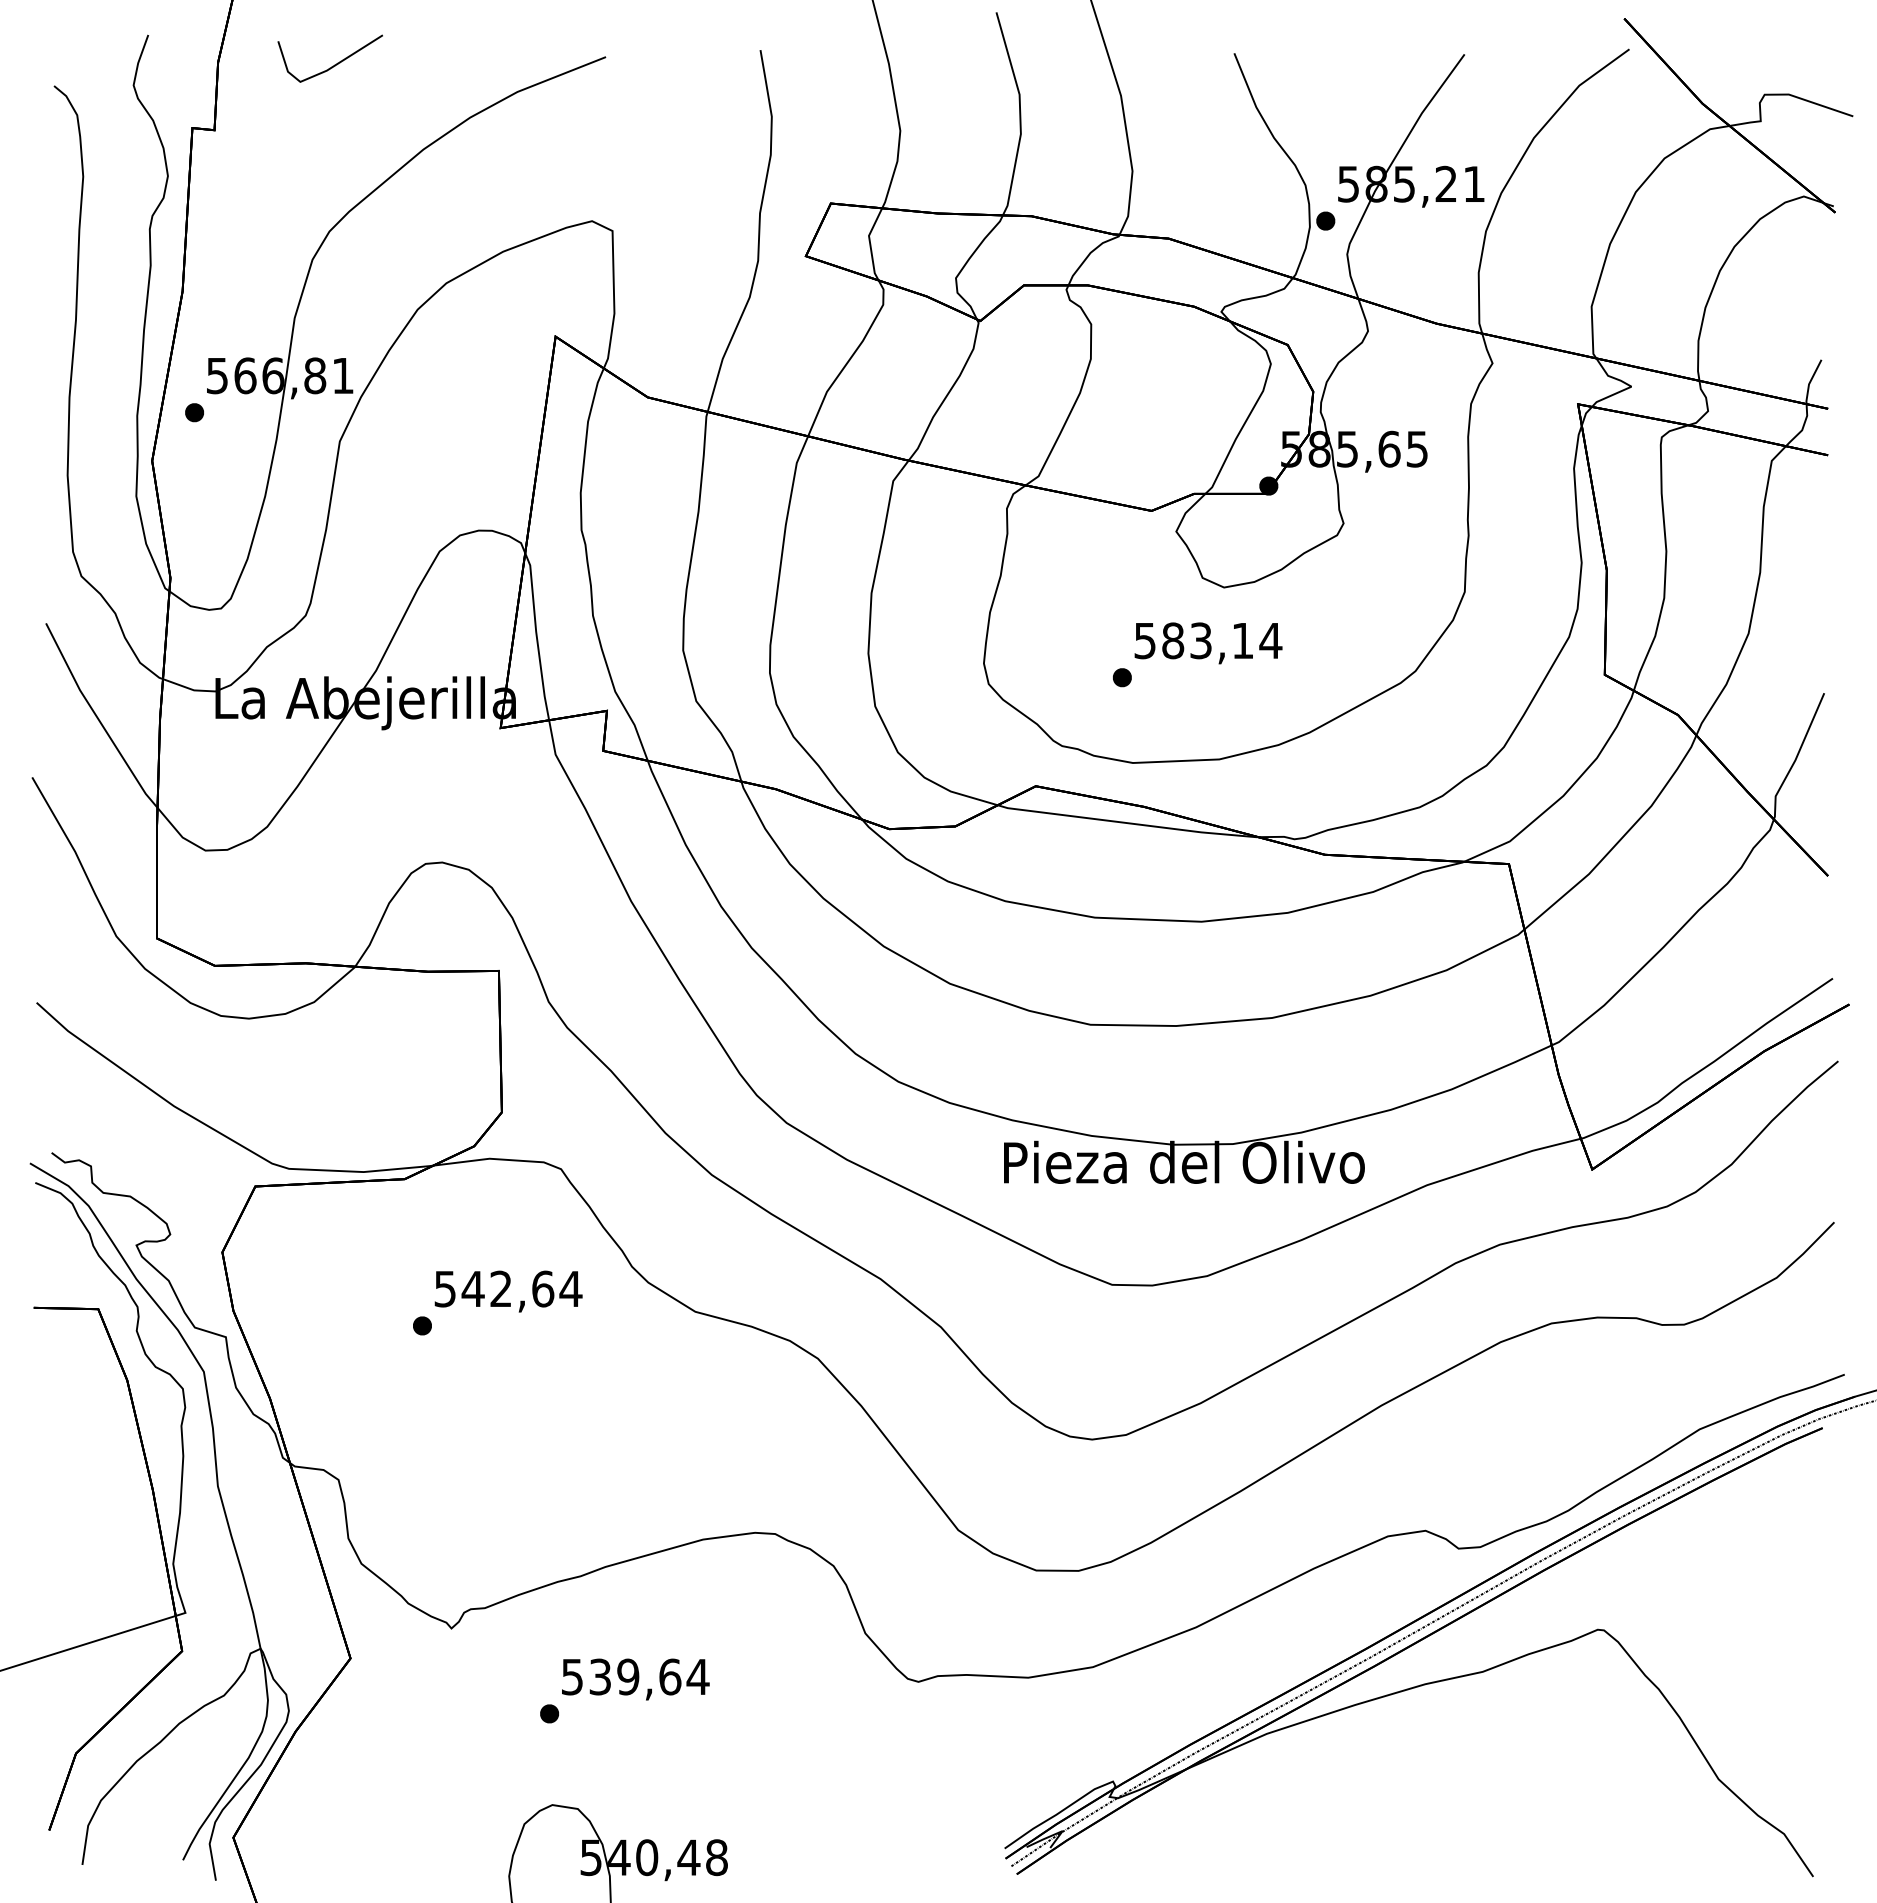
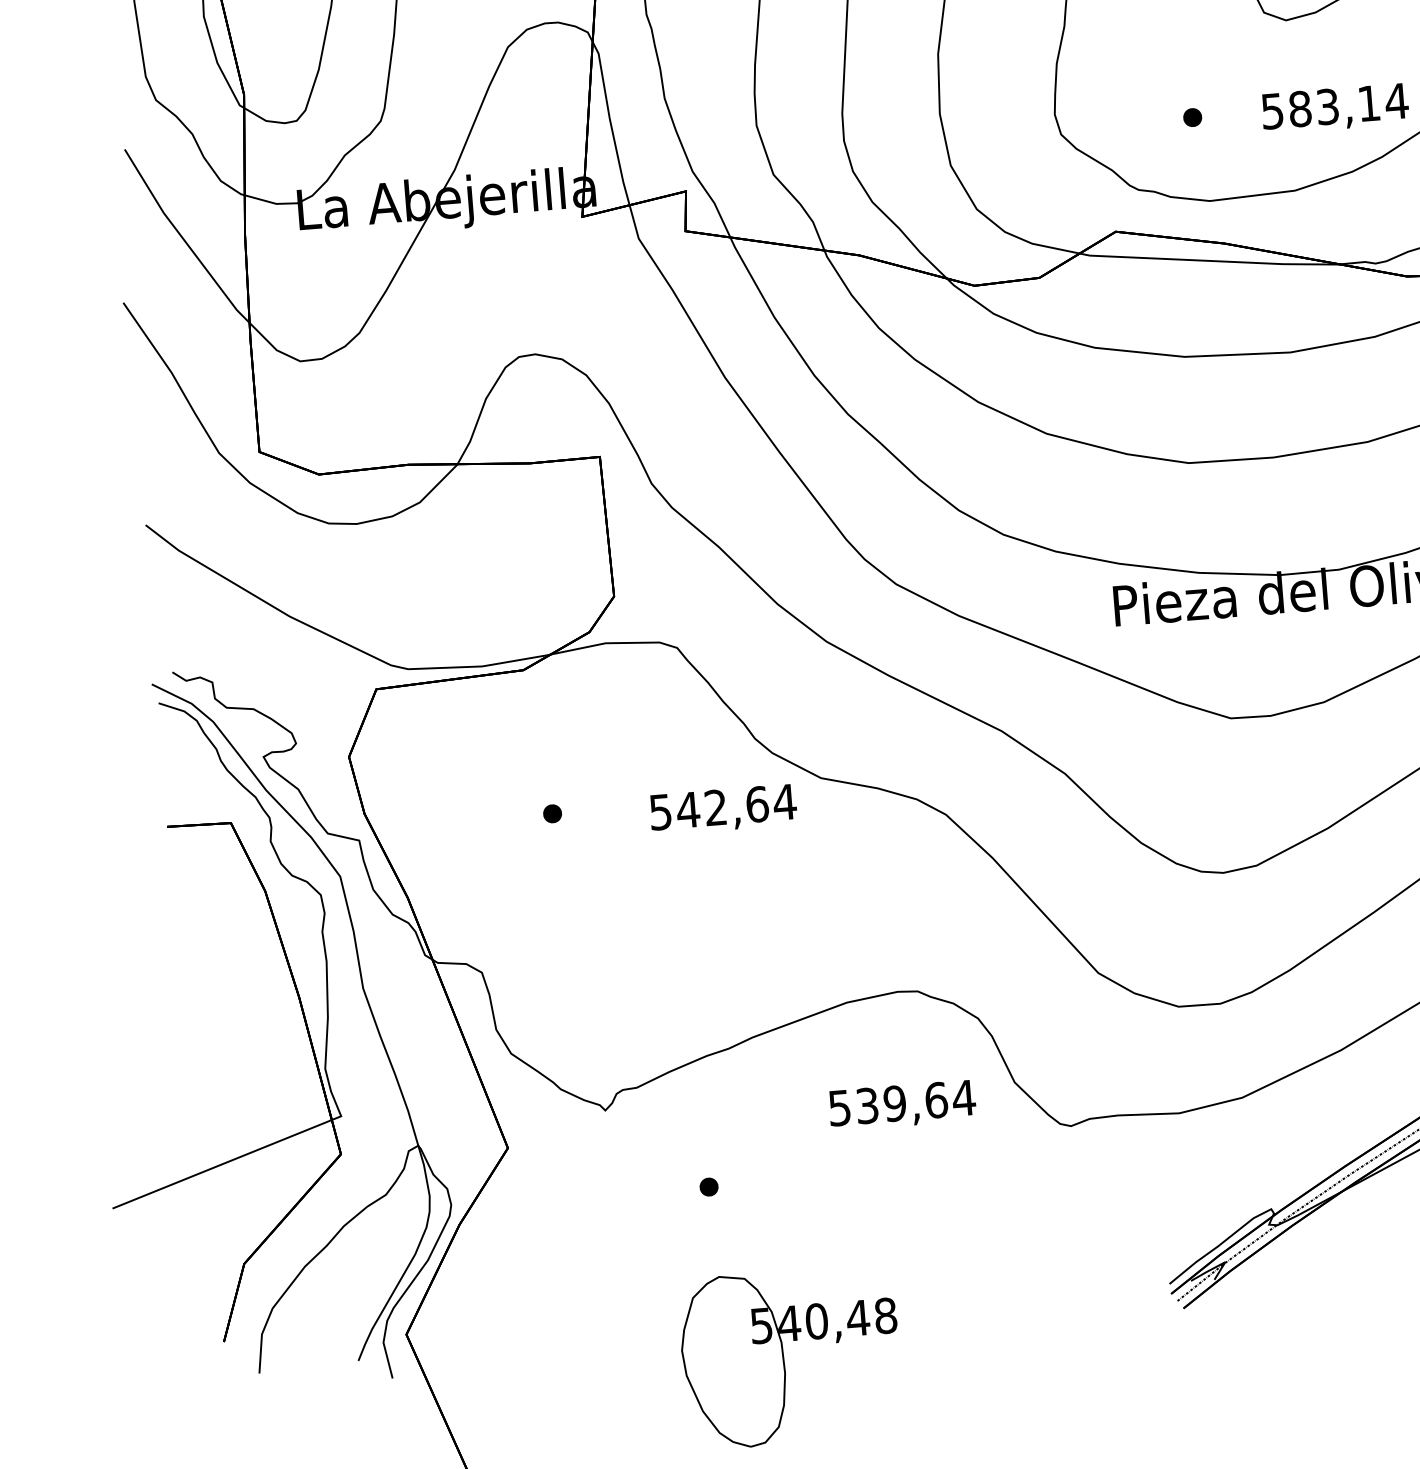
text: (1208, 643) -> (1335, 108), moved
text: (508, 1291) -> (723, 809), moved
text: (635, 1679) -> (902, 1105), moved

